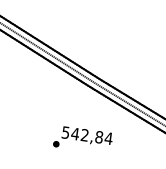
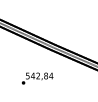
text: (82, 139) -> (37, 78), moved

